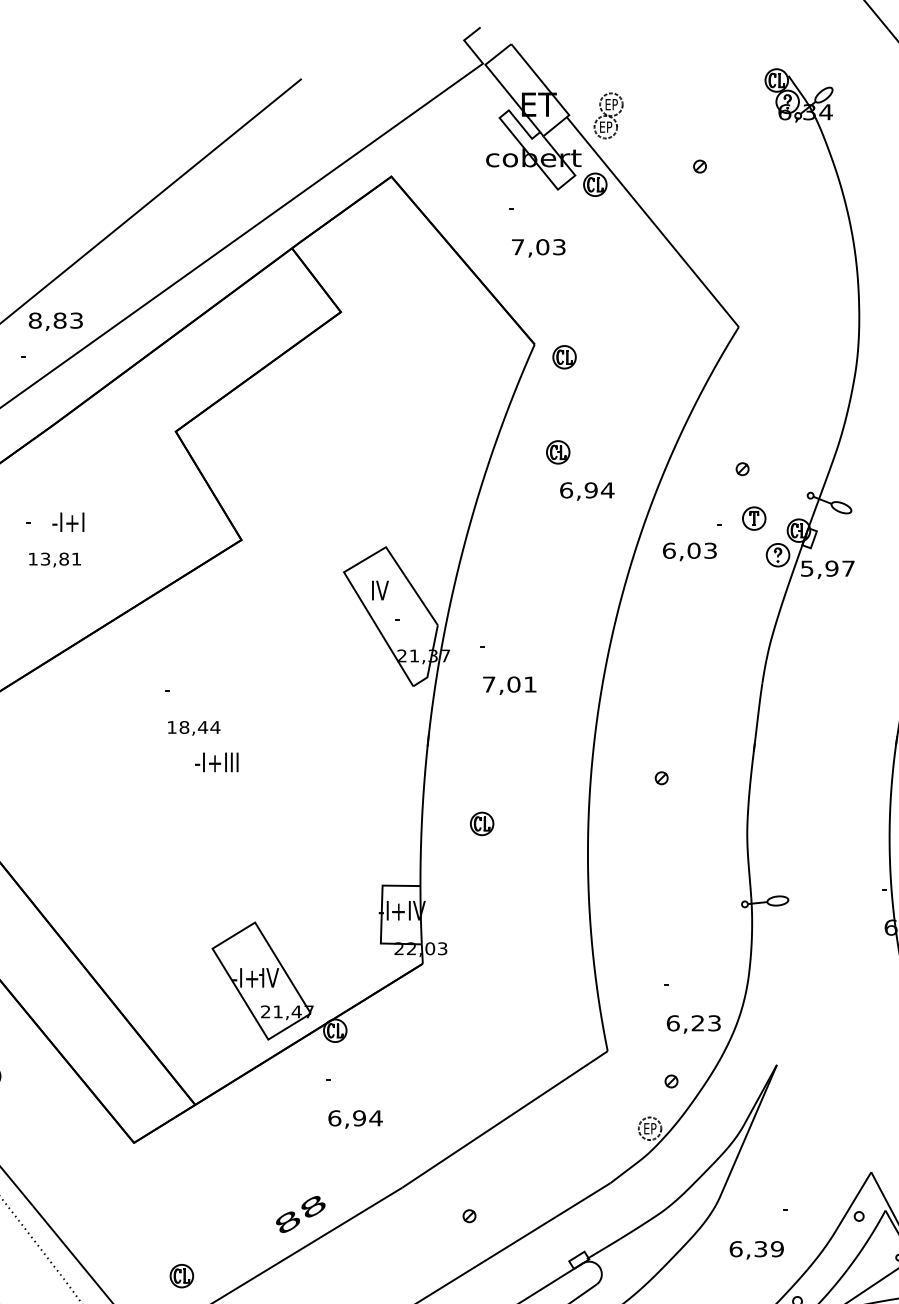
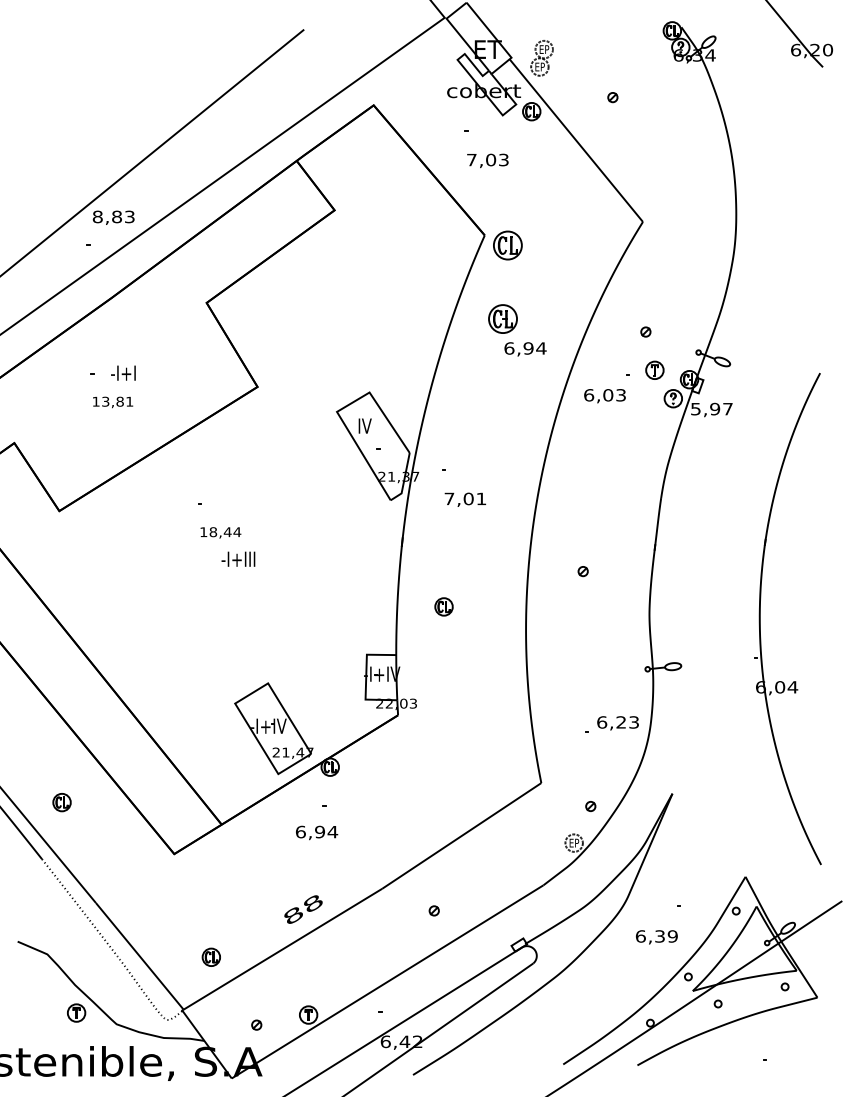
part: (564, 356) -> (507, 244), size x1.6
part: (557, 451) -> (502, 318), size x1.6
text: (693, 1024) -> (617, 723), moved
text: (356, 1118) -> (317, 832), moved

